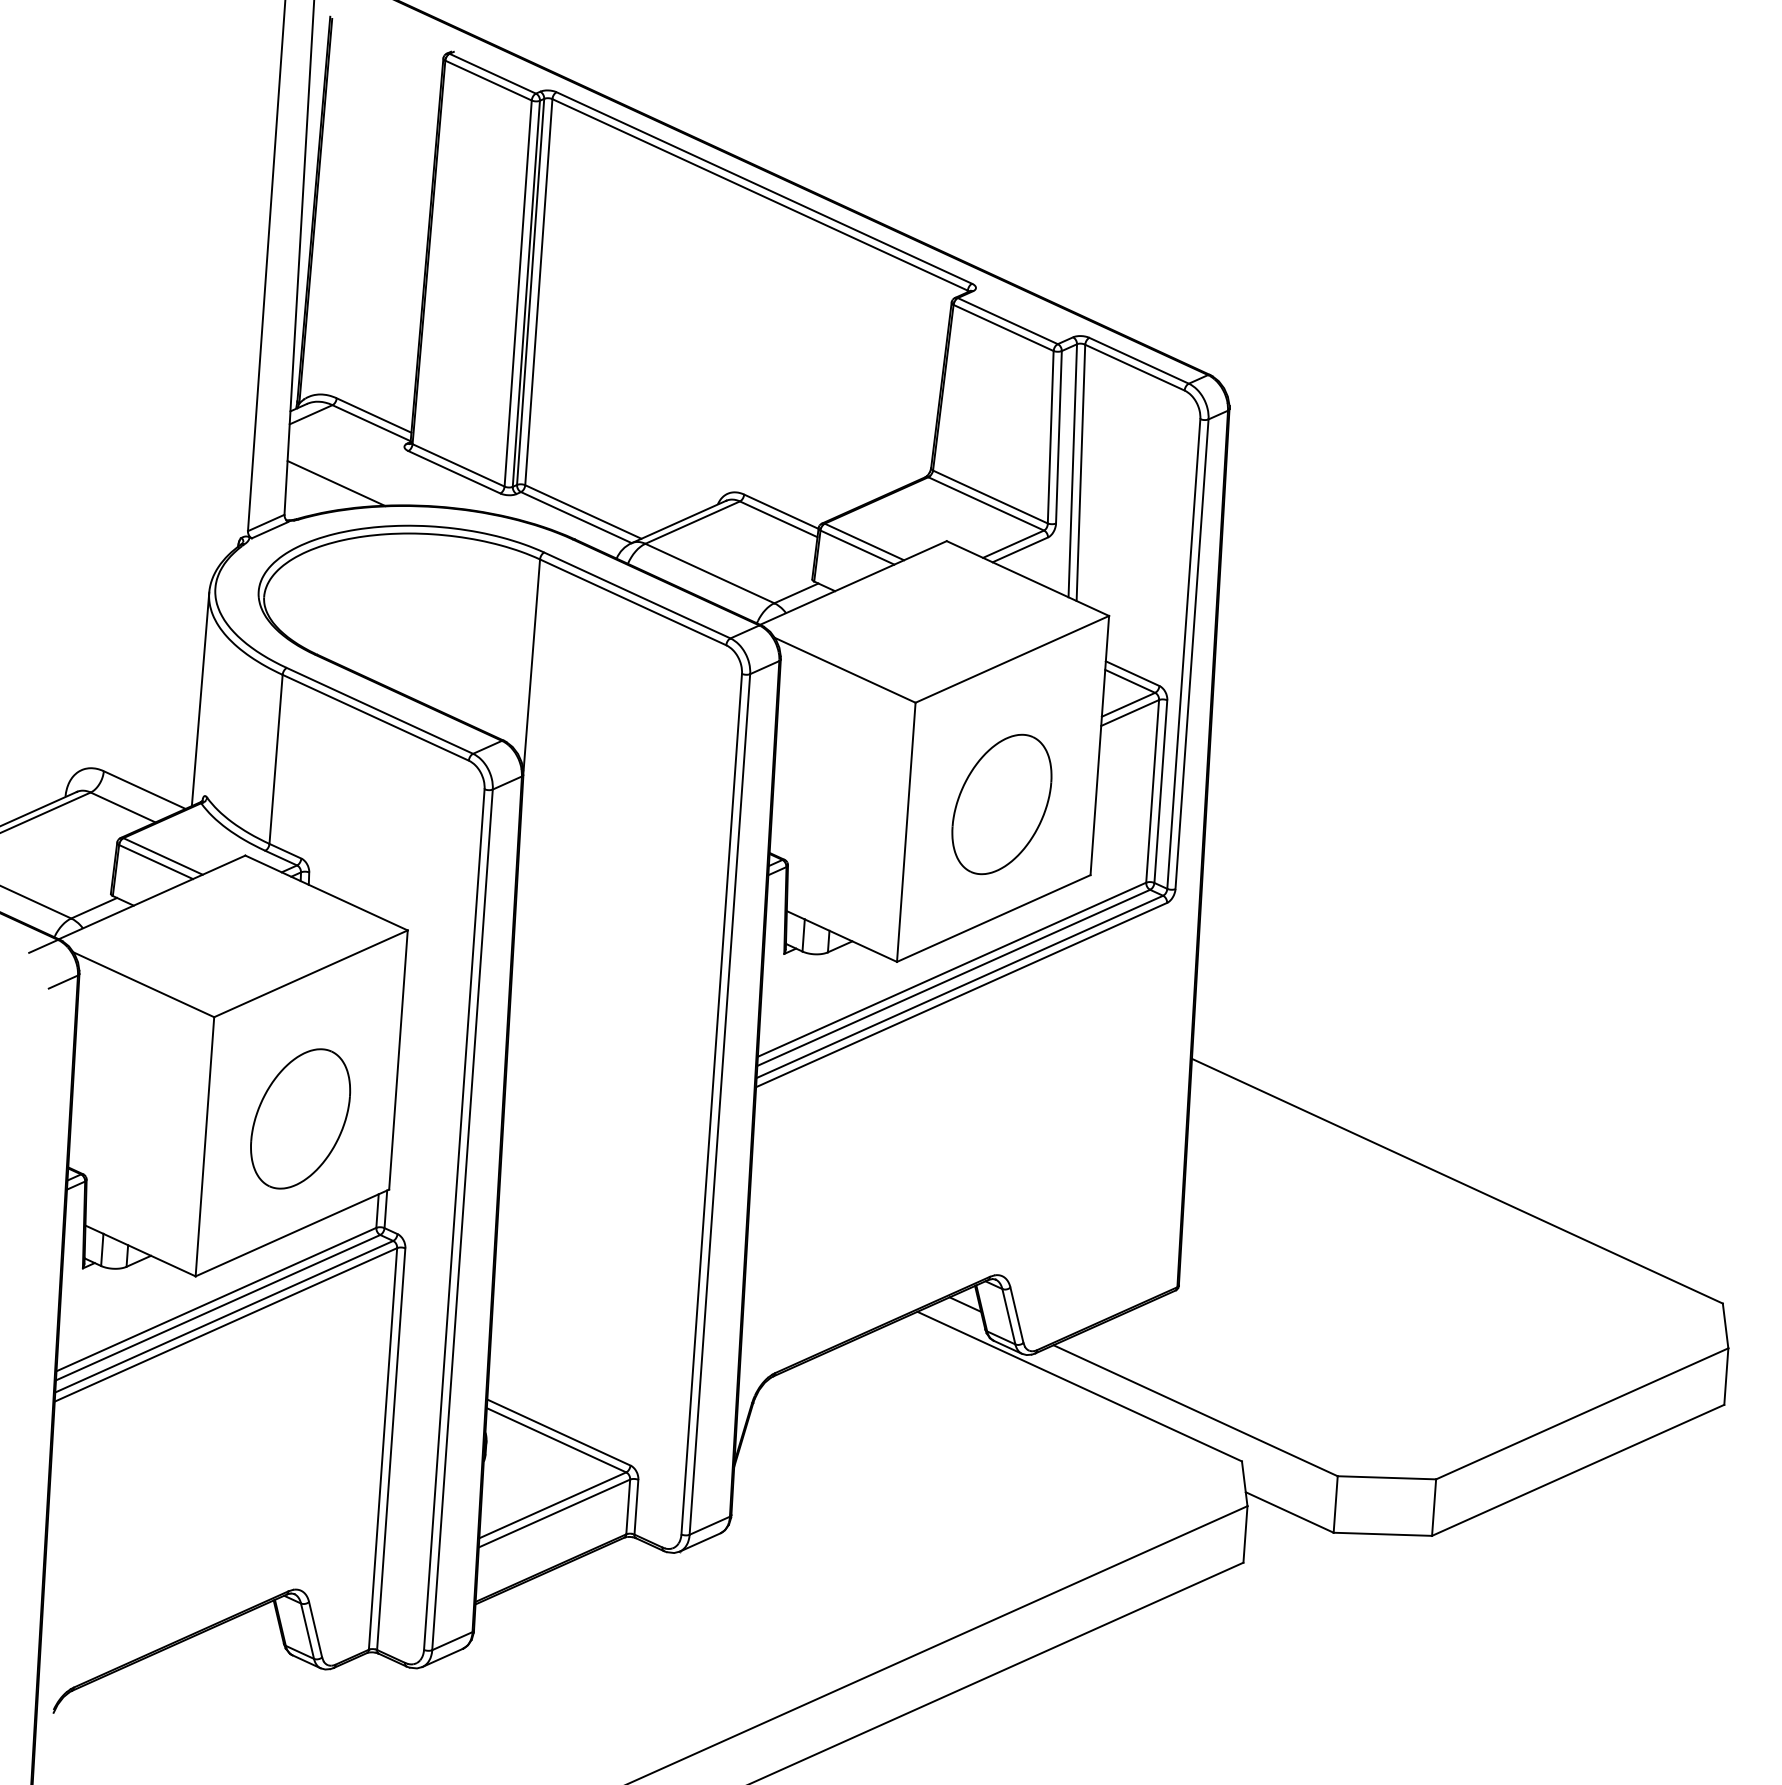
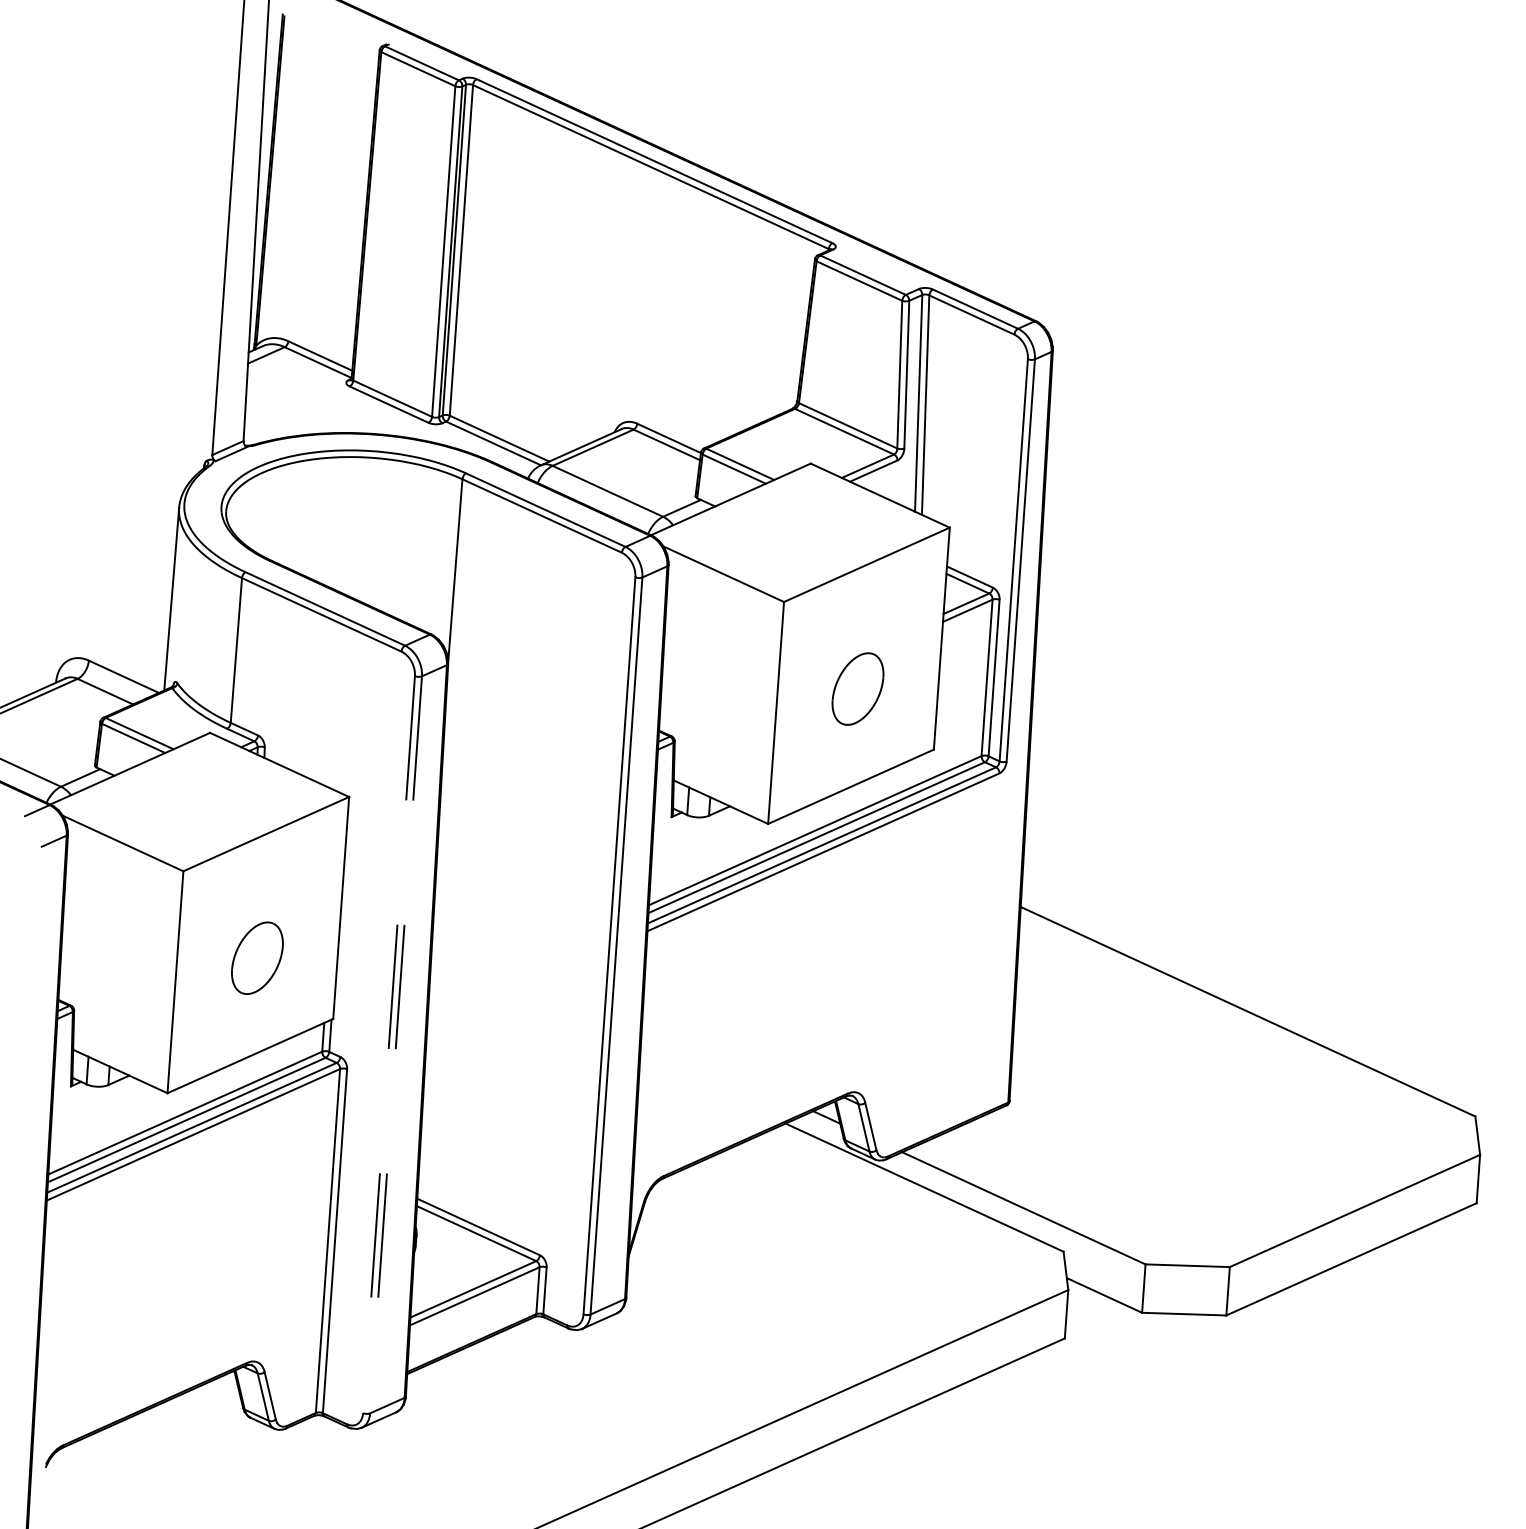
line: (336, 482) -> (288, 413), removed
part: (1001, 803) -> (857, 688), size x0.6
part: (300, 1117) -> (257, 957), size x0.6
line: (453, 1220) -> (388, 1045), solid -> dashed
line: (463, 1220) -> (396, 1045), solid -> dashed

